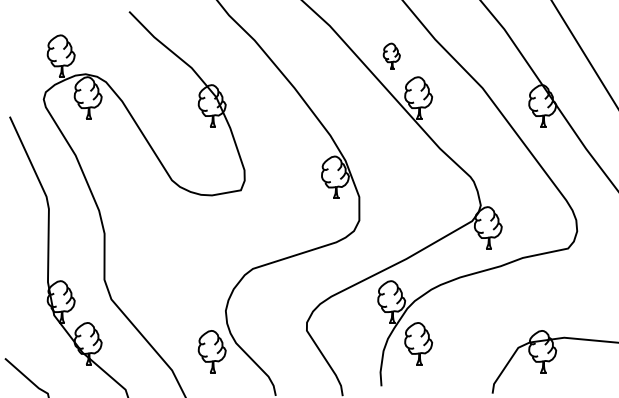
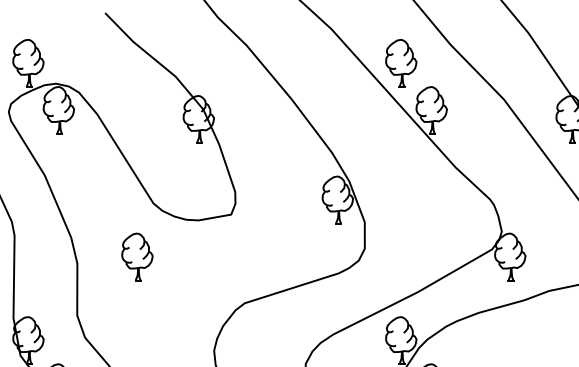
part: (391, 55) -> (401, 62), size x1.67
part: (157, 227) -> (137, 256), added

